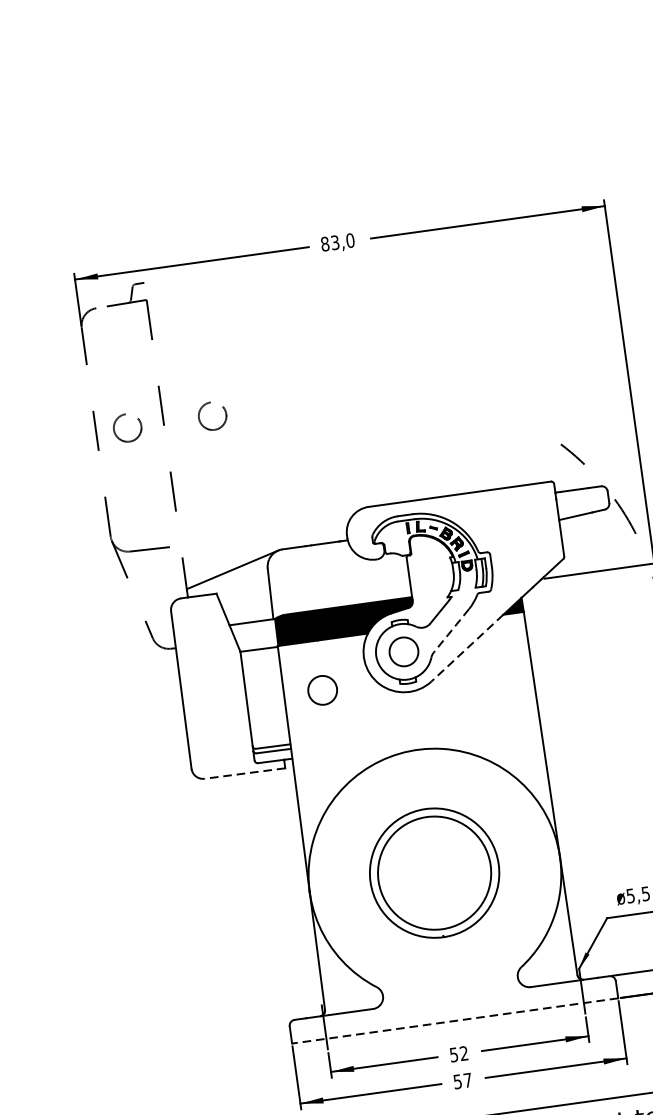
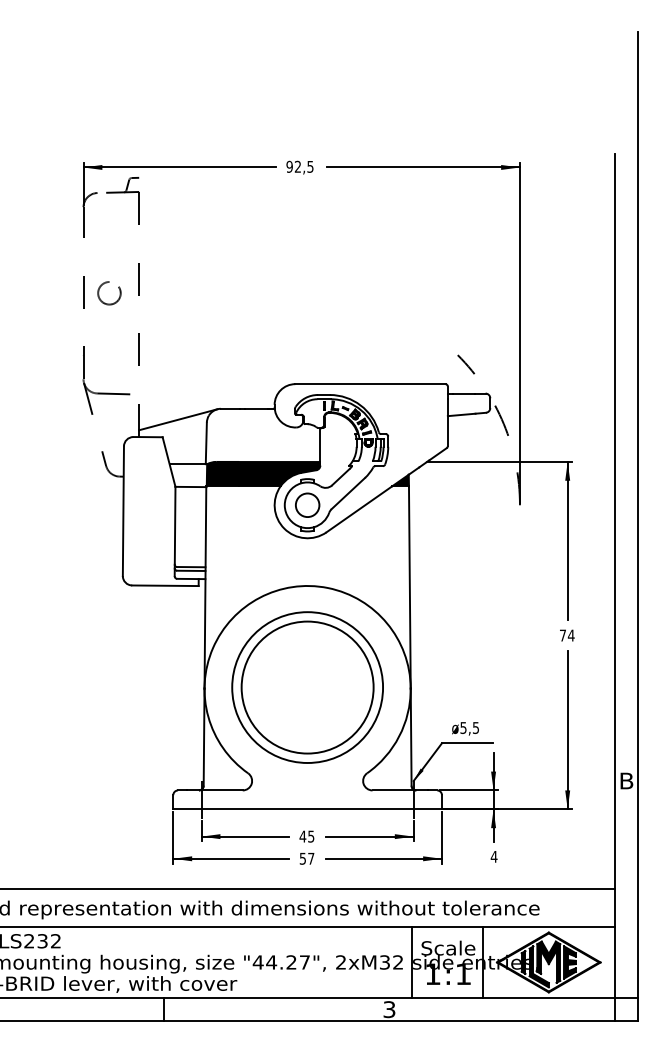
text: (337, 242) -> (299, 166), 83,0 -> 92,5
part: (224, 419) -> (188, 297), removed
line: (451, 630) -> (348, 493), dashed -> solid
line: (467, 648) -> (359, 509), dashed -> solid
circle: (322, 689) -> (237, 526), removed
line: (243, 773) -> (164, 585), dashed -> solid
part: (434, 873) -> (307, 687), size x1.43
line: (455, 1021) -> (307, 809), dashed -> solid
text: (458, 1054) -> (306, 836), 52 -> 45

